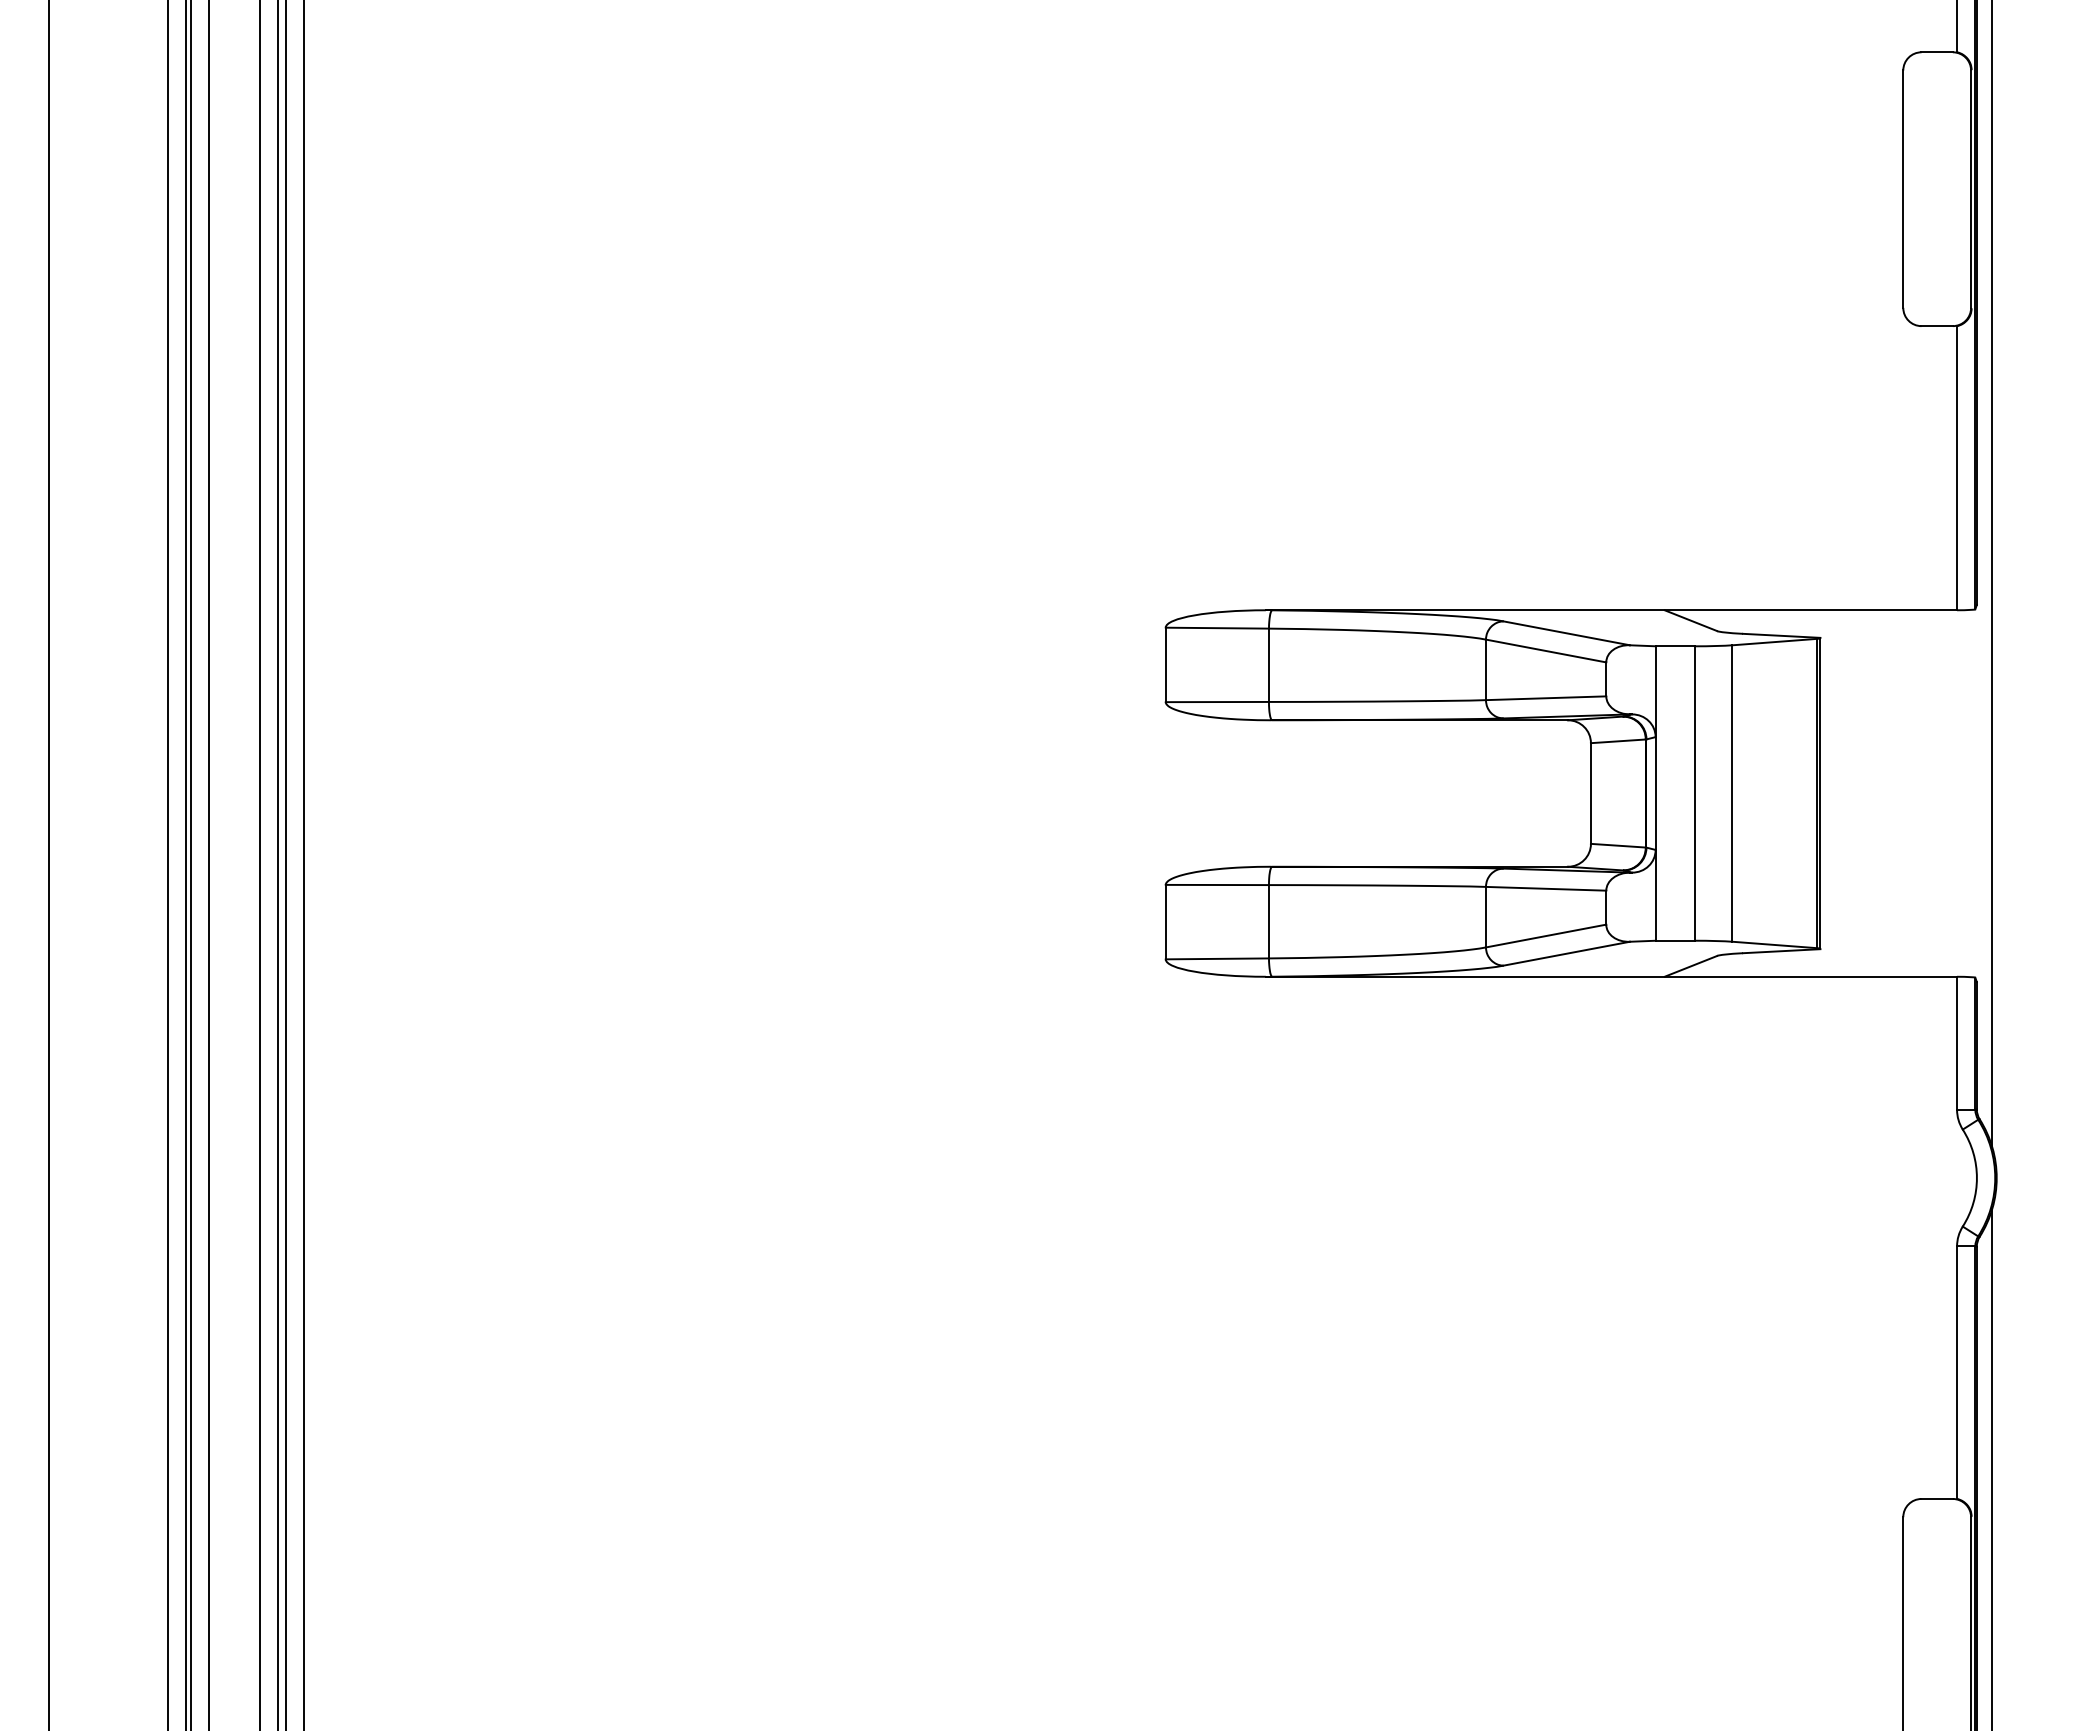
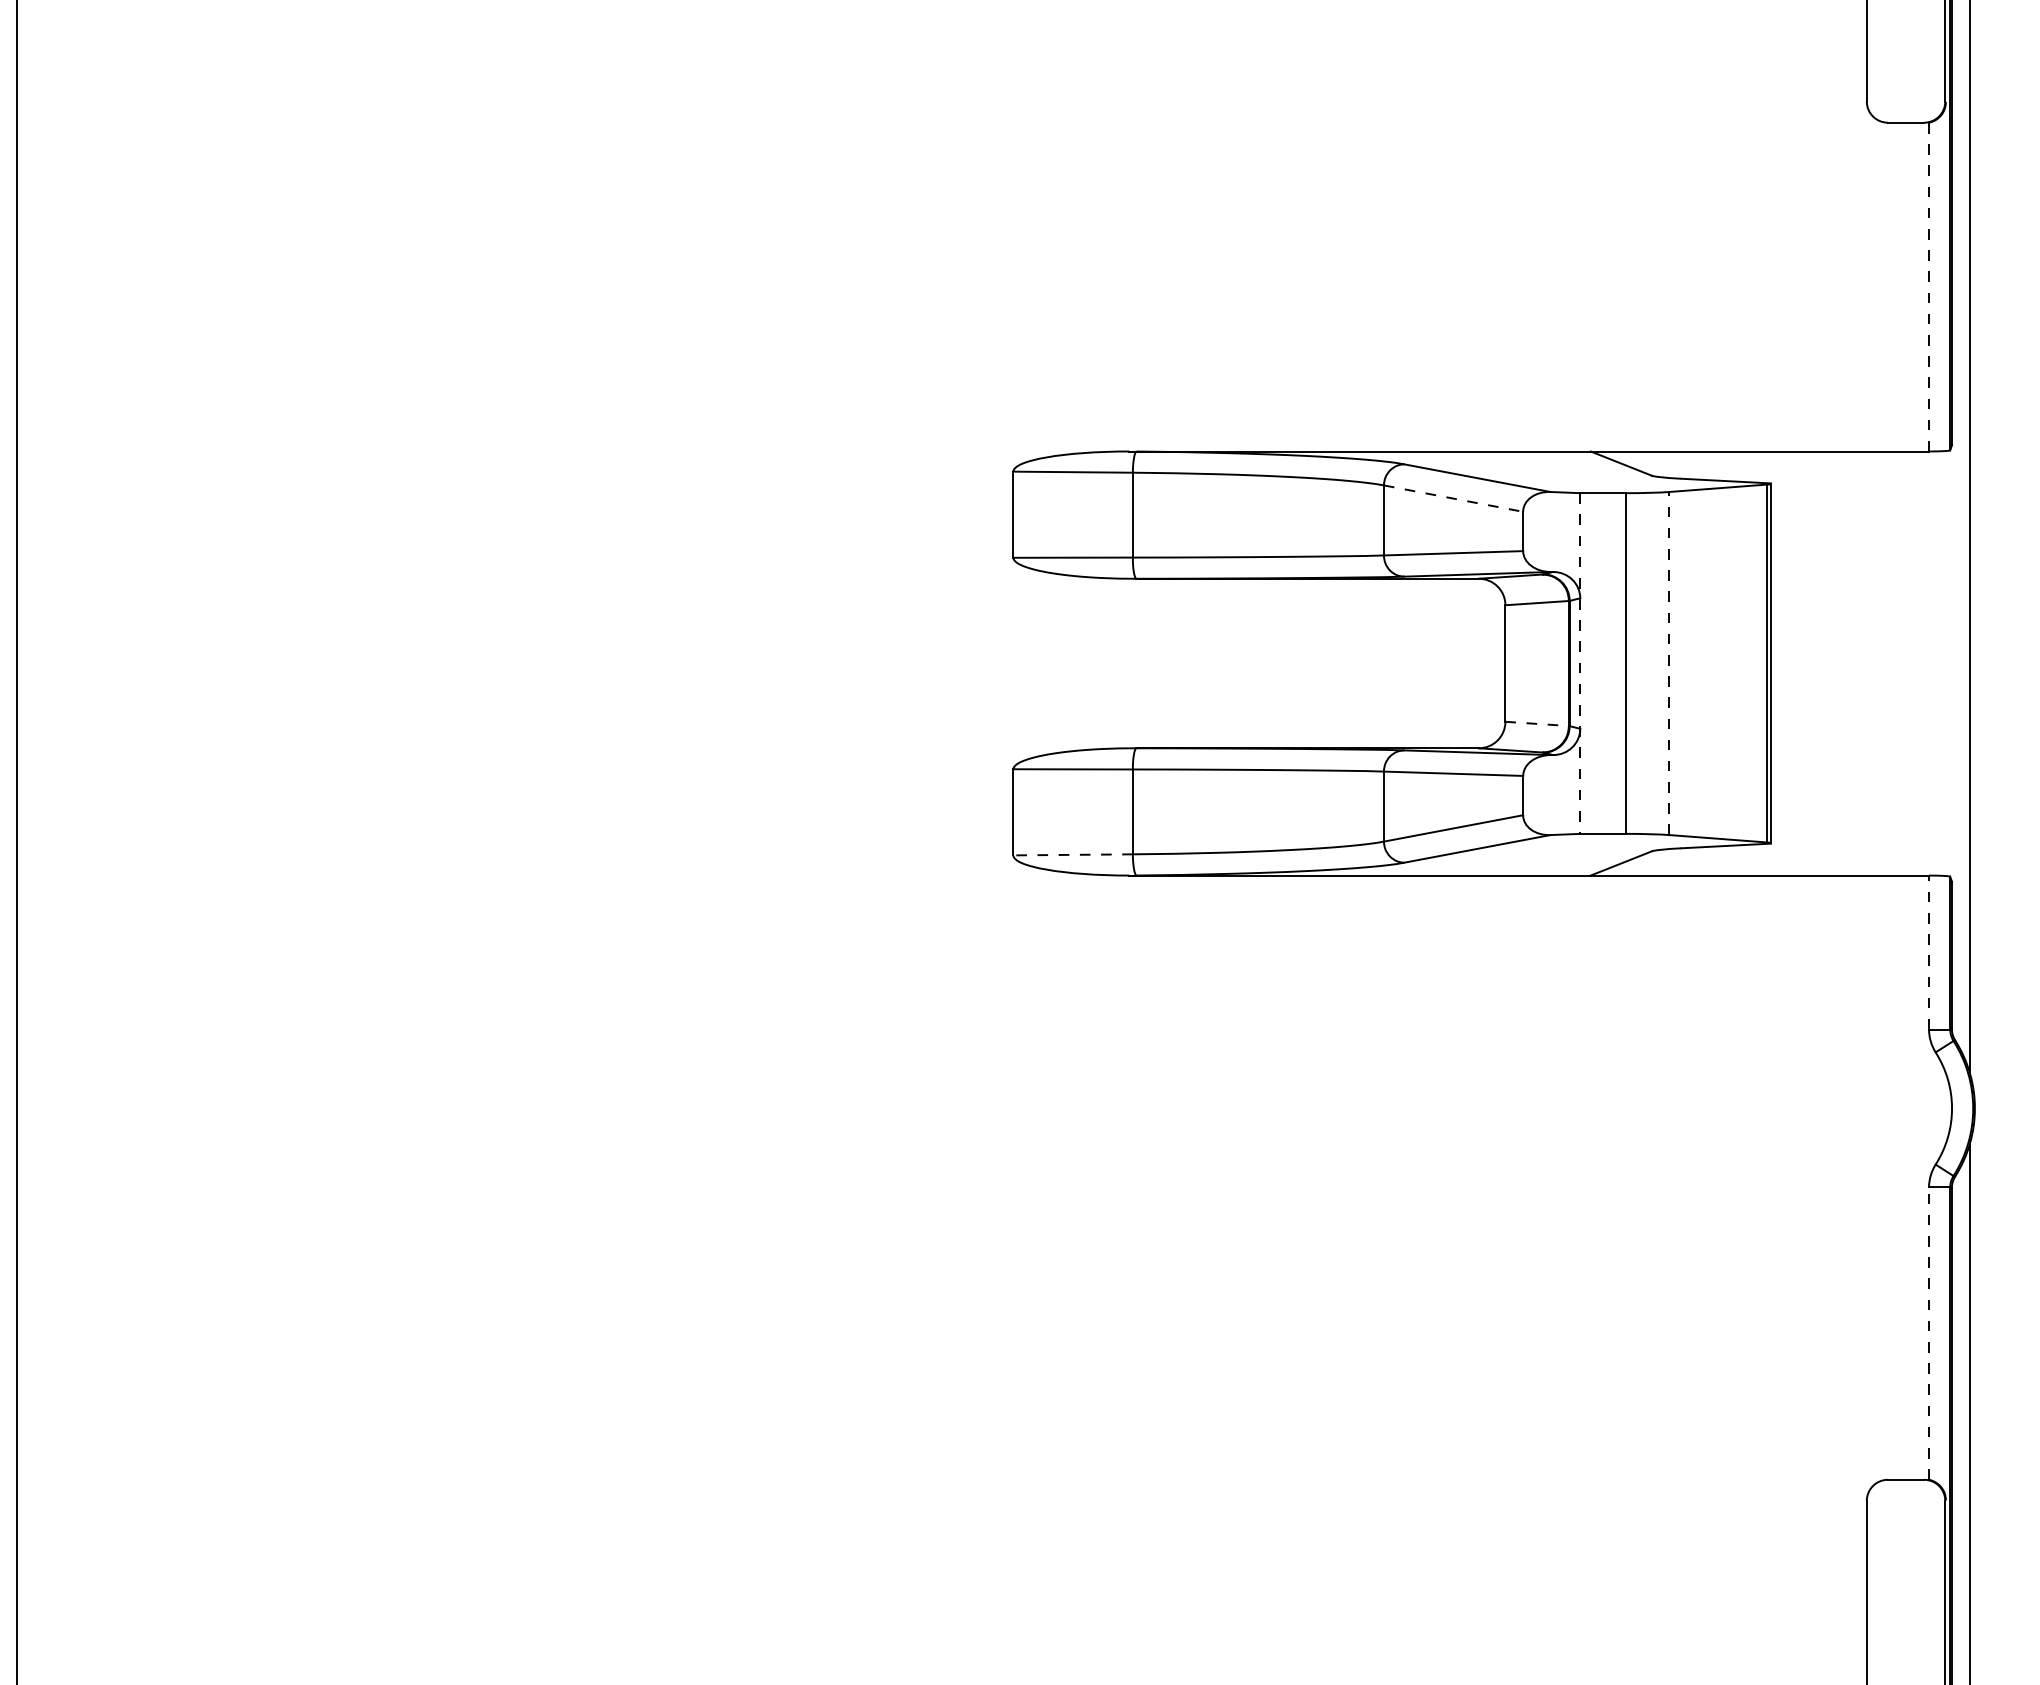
line: (1957, 467) -> (1929, 286), solid -> dashed
line: (1546, 651) -> (1453, 499), solid -> dashed
line: (1732, 793) -> (1669, 663), solid -> dashed
line: (1655, 794) -> (1580, 664), solid -> dashed
line: (1618, 845) -> (1537, 723), solid -> dashed
line: (1217, 958) -> (1073, 854), solid -> dashed
line: (1957, 1043) -> (1929, 952), solid -> dashed
line: (1957, 1372) -> (1929, 1333), solid -> dashed

